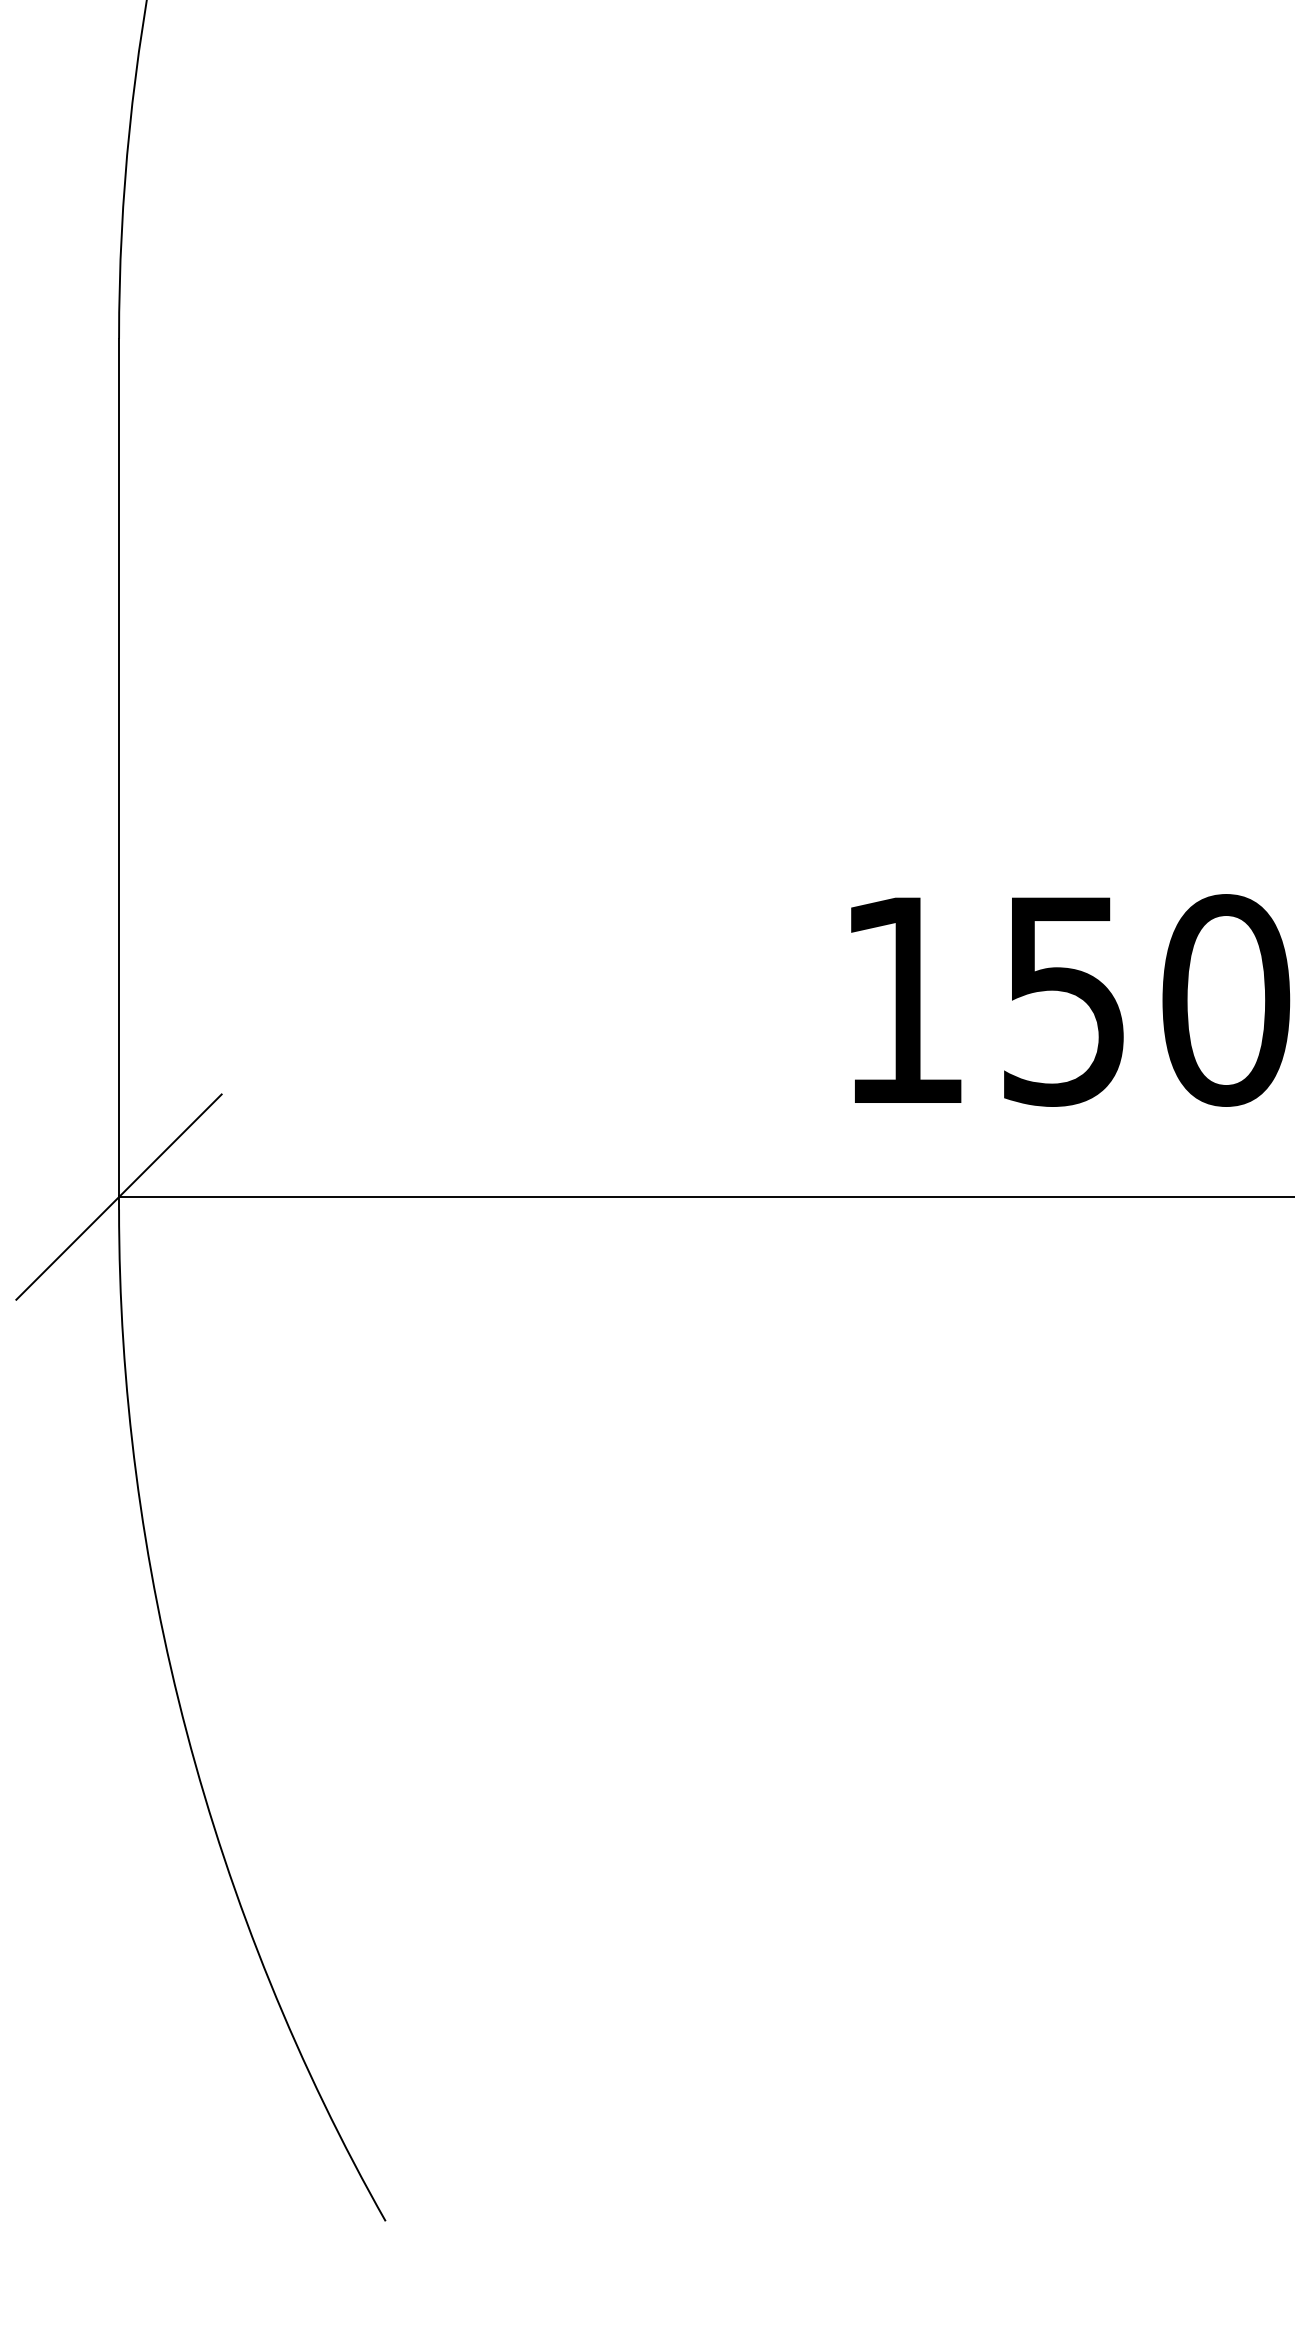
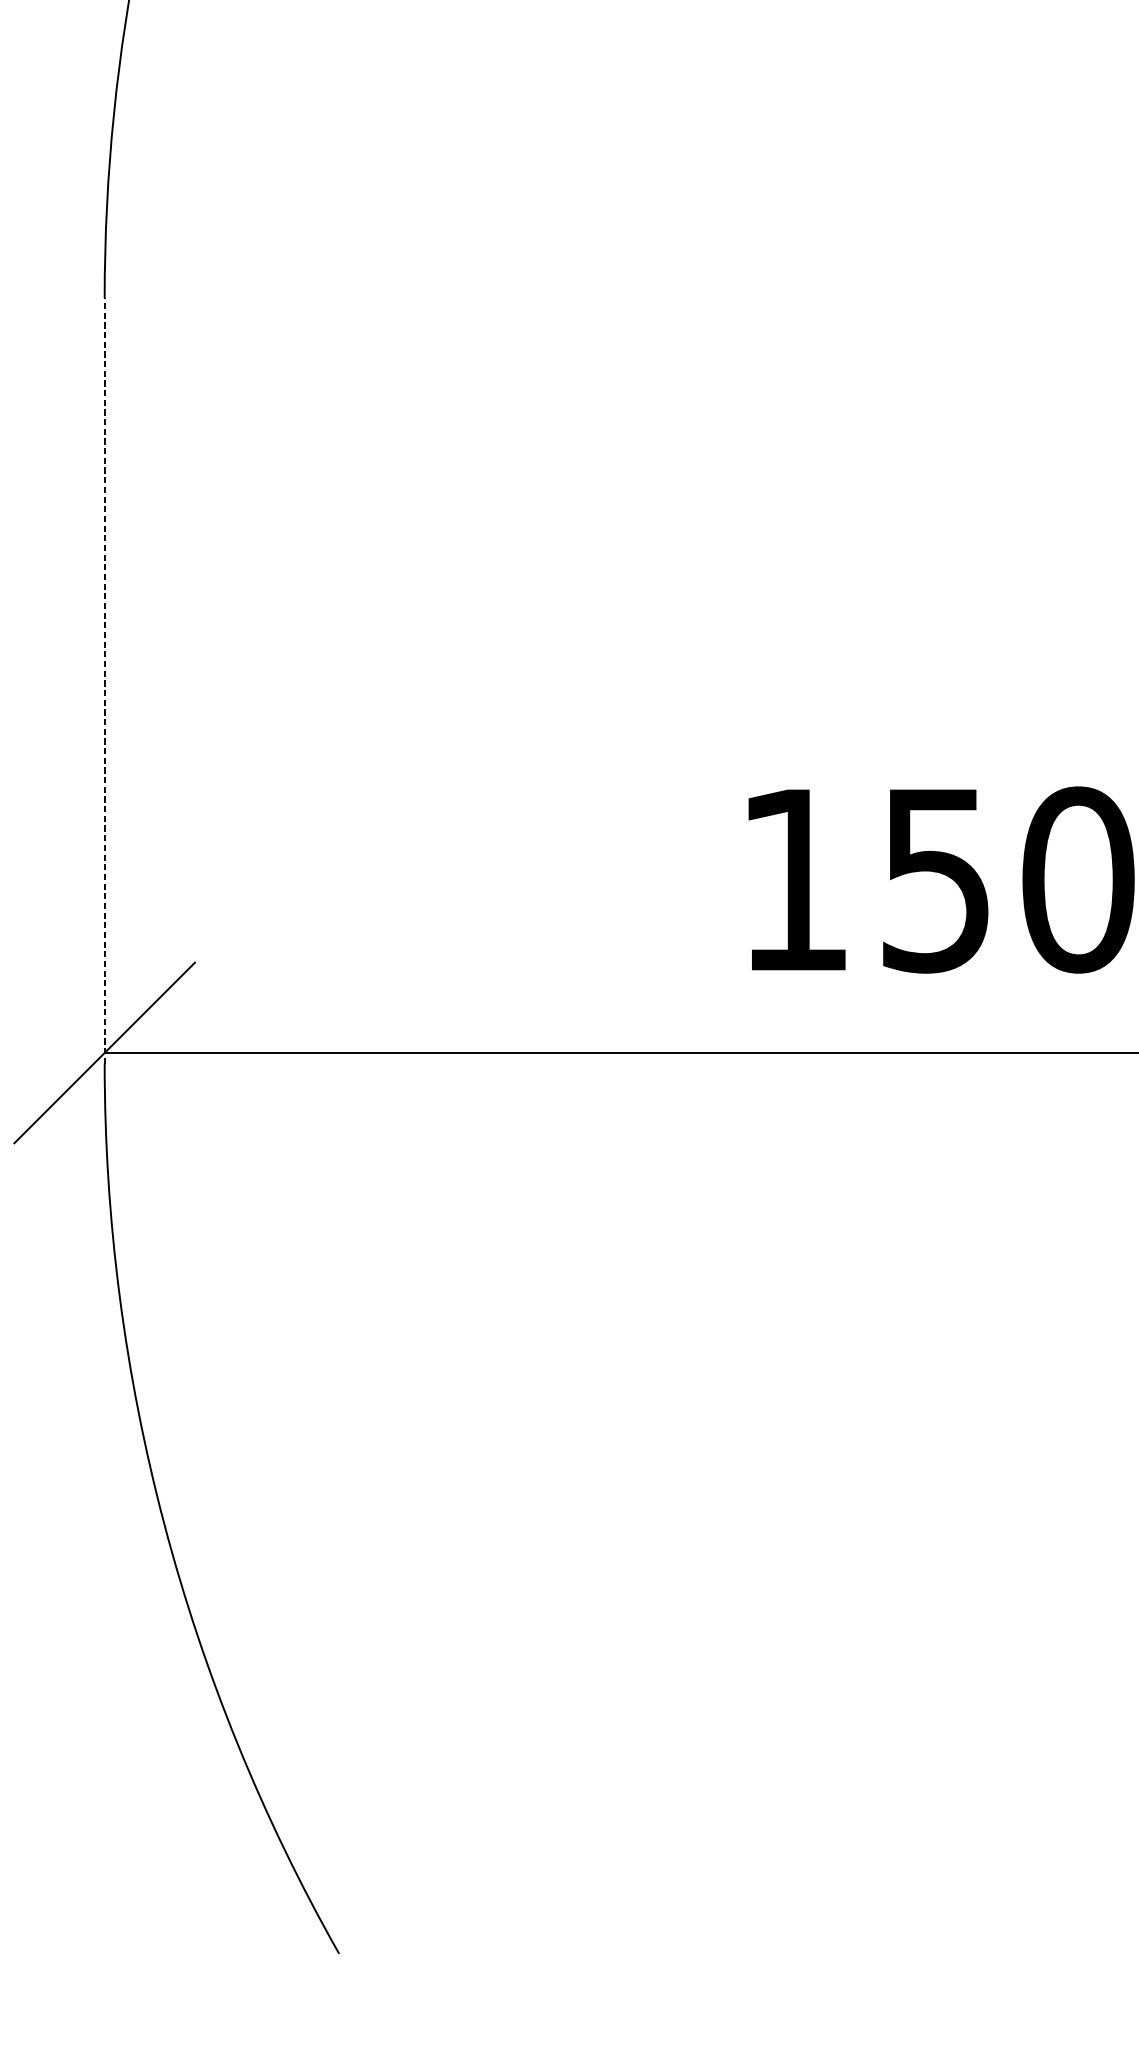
line: (119, 773) -> (105, 680), solid -> dashed

